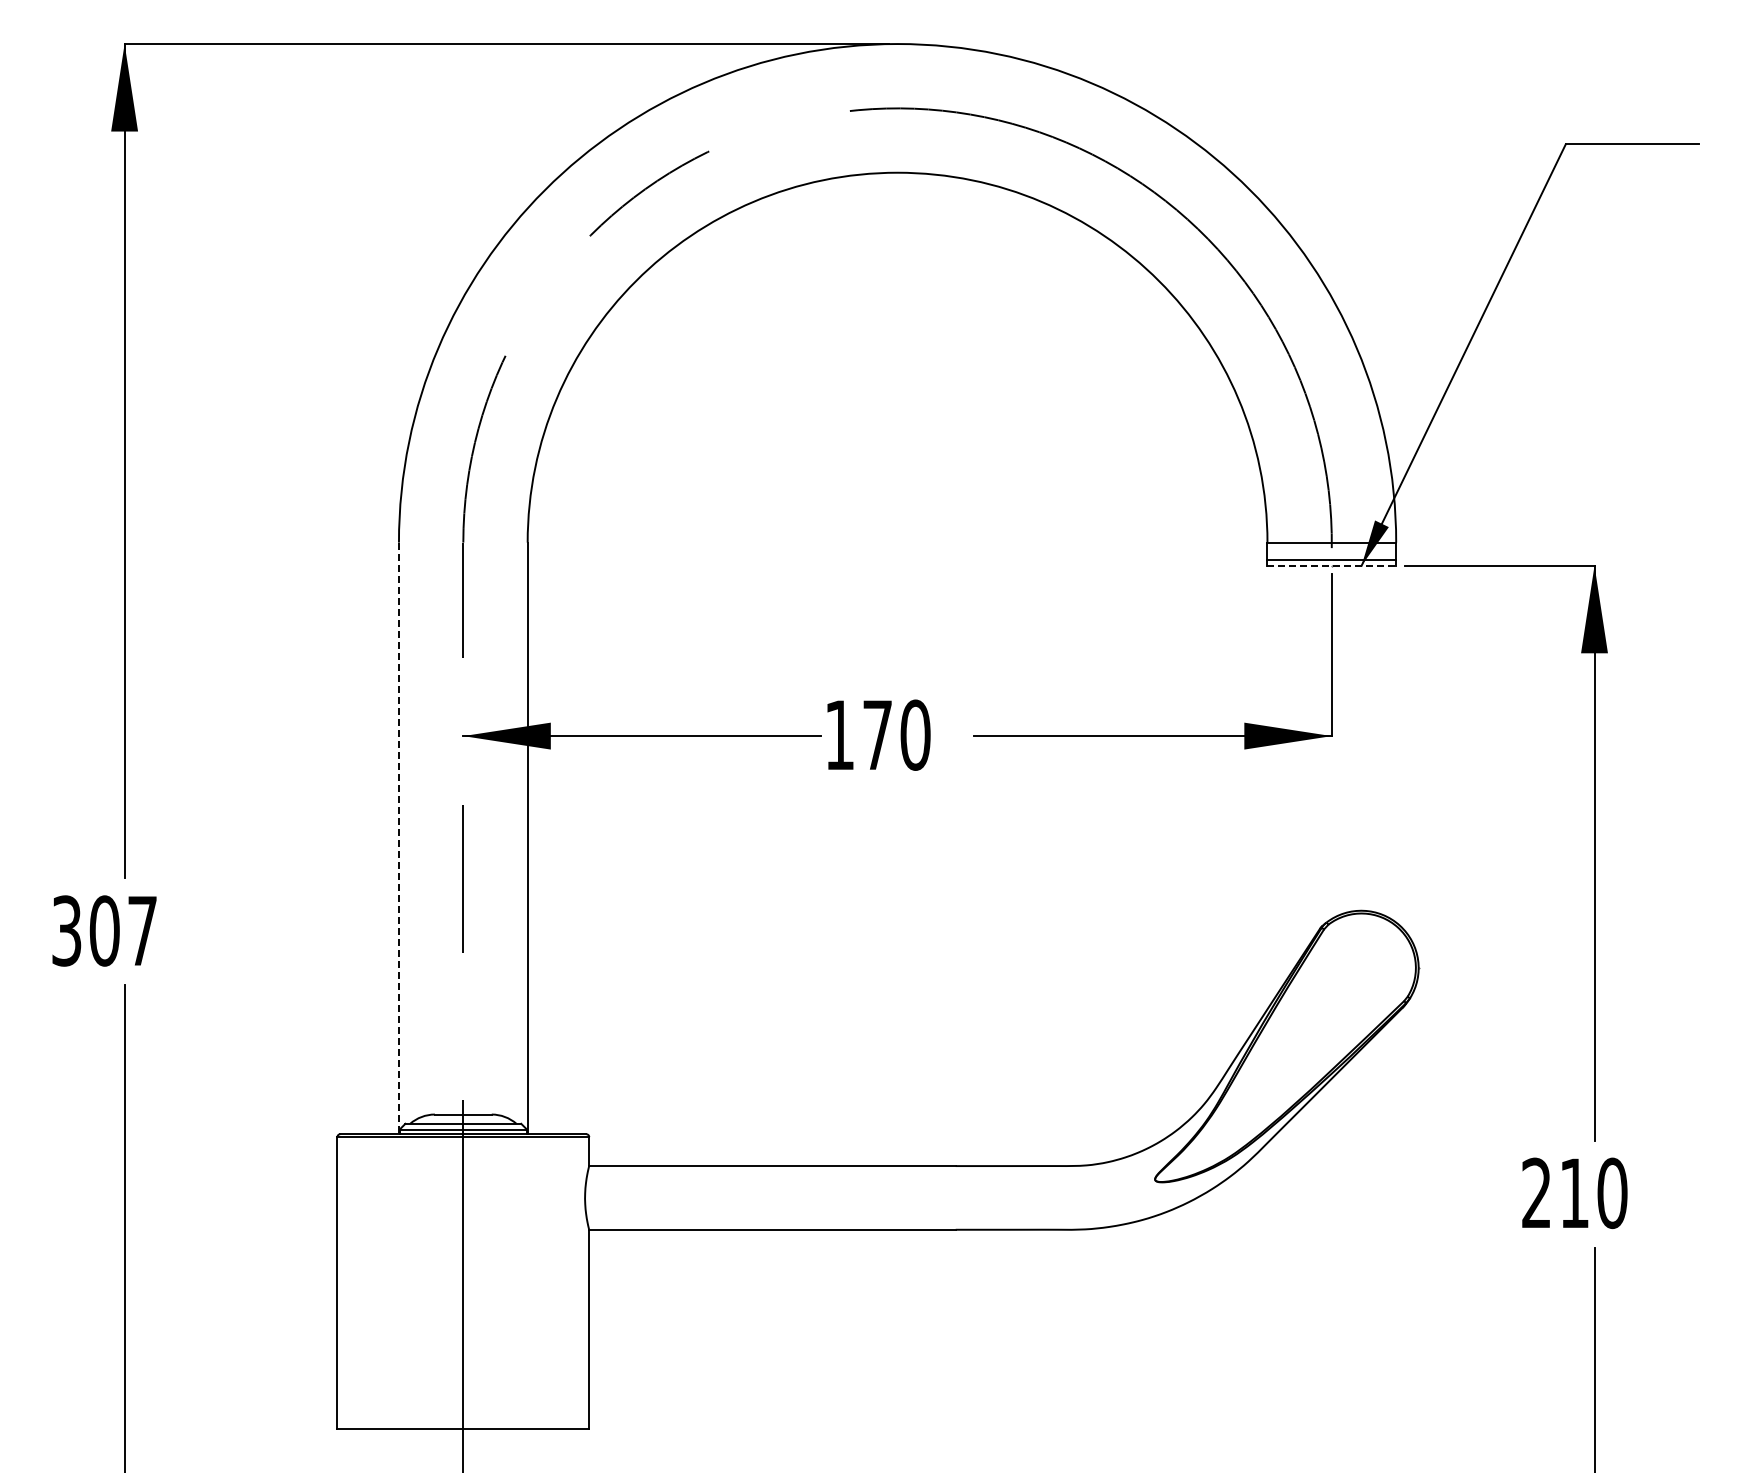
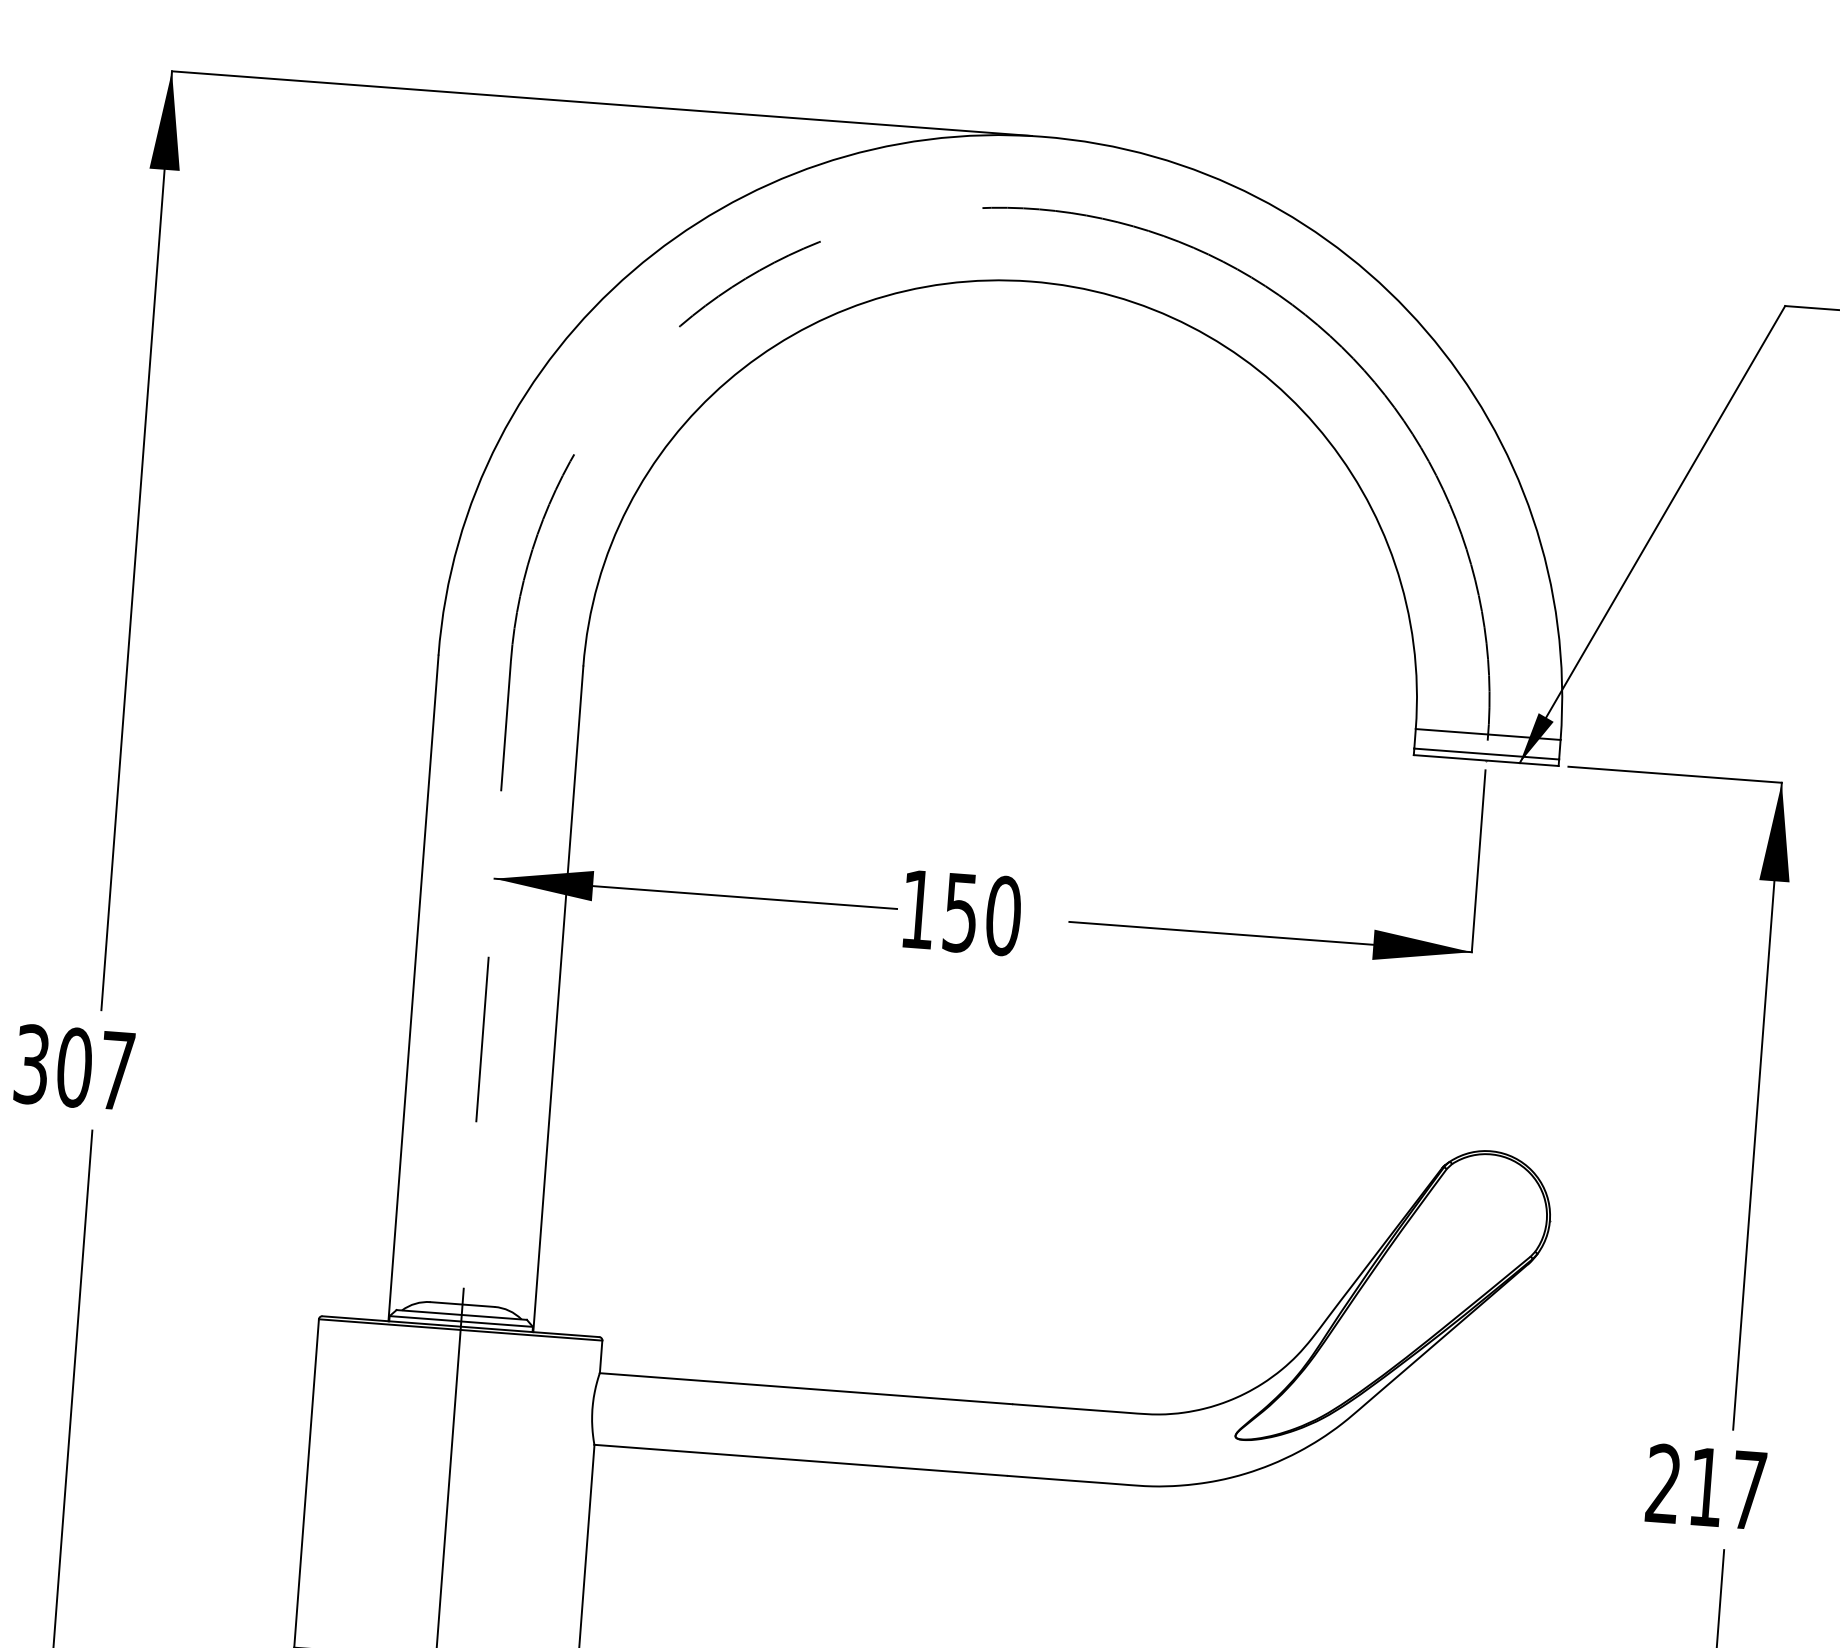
line: (1332, 565) -> (1487, 760), dashed -> solid
text: (877, 735) -> (960, 913), 170 -> 150
line: (398, 838) -> (412, 988), dashed -> solid
text: (1612, 1193) -> (1748, 1490), 210 -> 217

